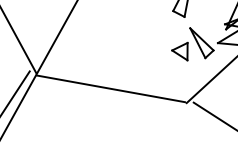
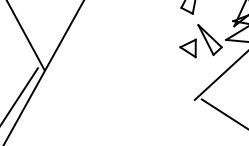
line: (111, 88) -> (119, 85), removed

